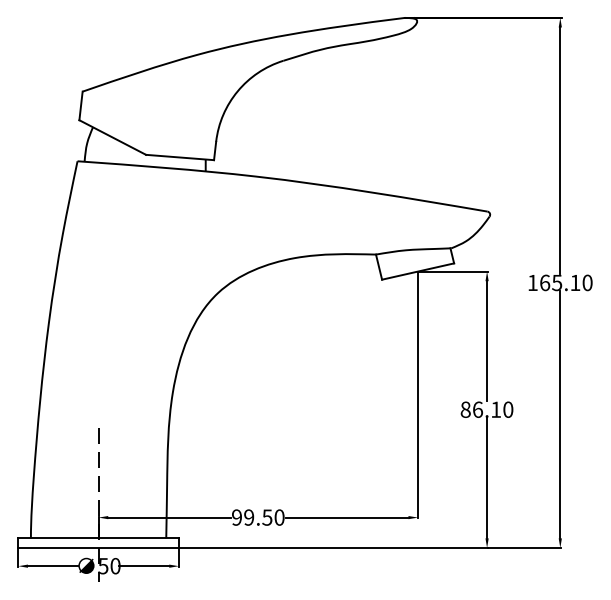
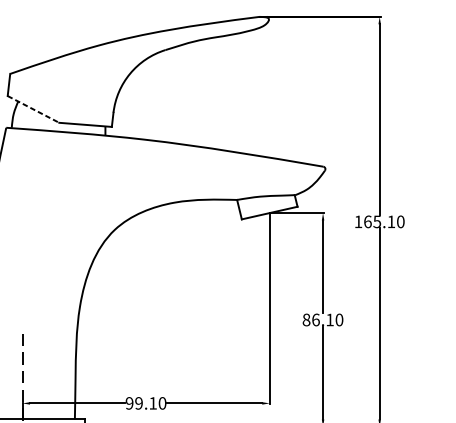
line: (112, 137) -> (33, 109), solid -> dashed
text: (267, 517) -> (153, 403), 99.50 -> 99.10

